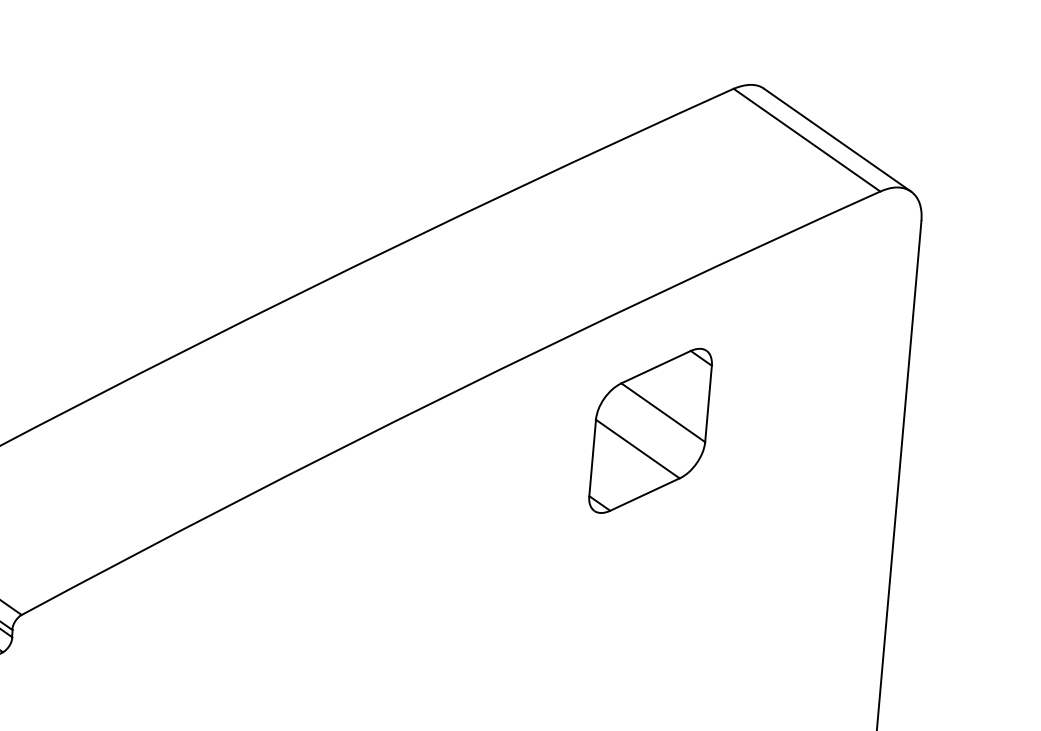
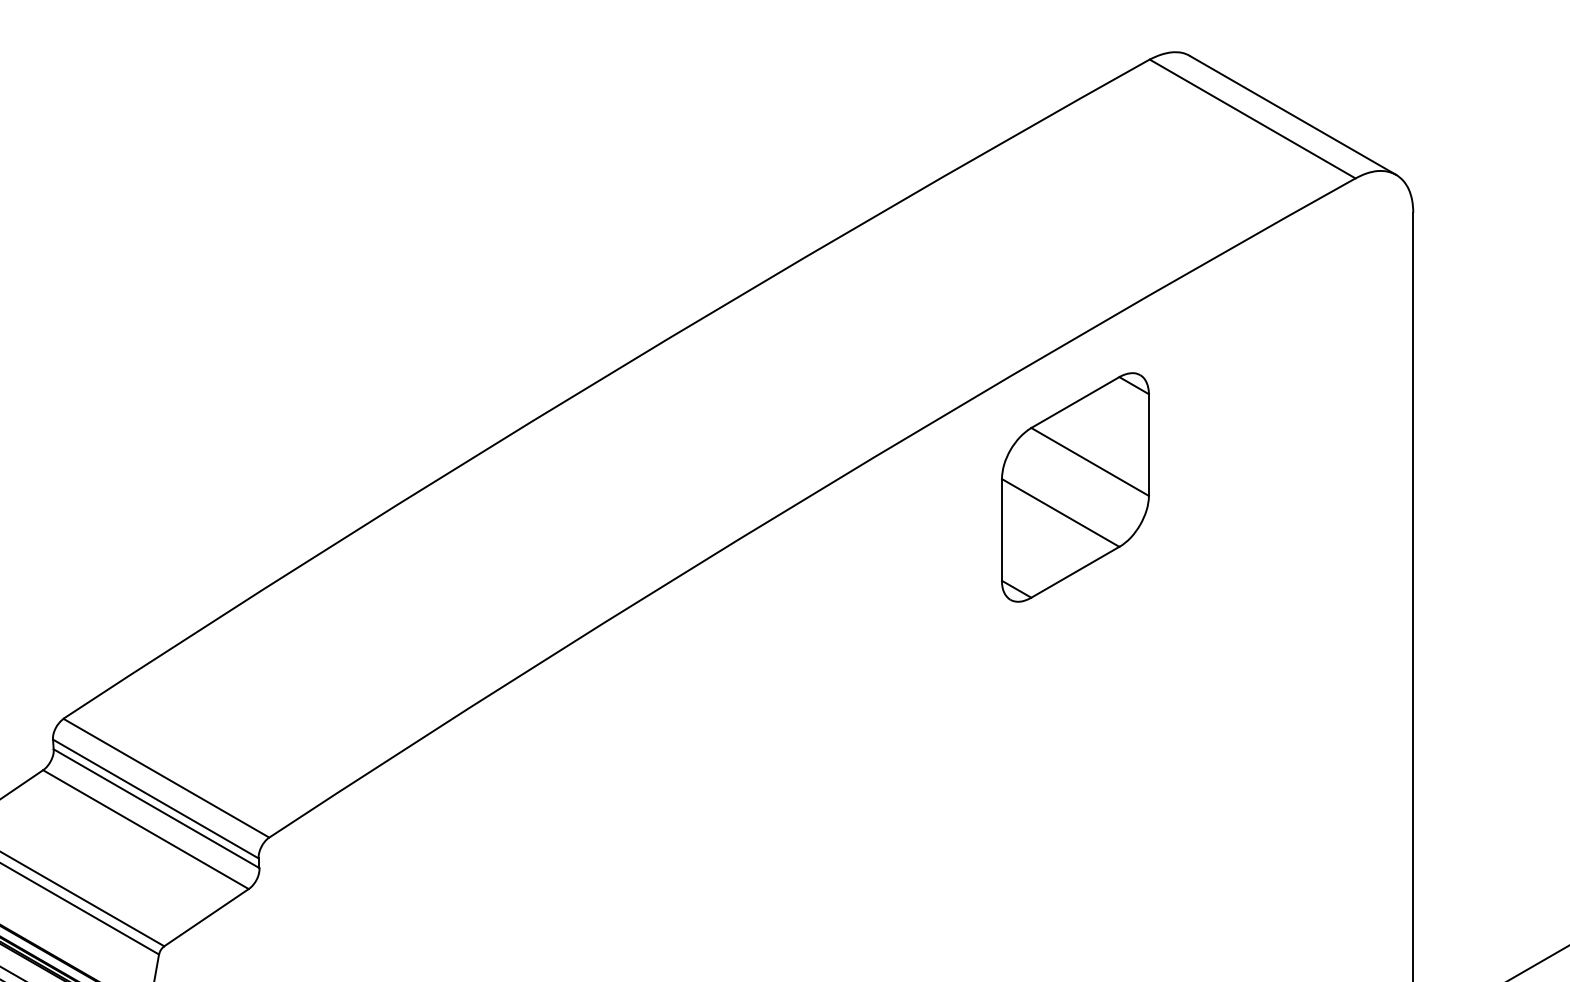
part: (650, 430) -> (1075, 487), moved

